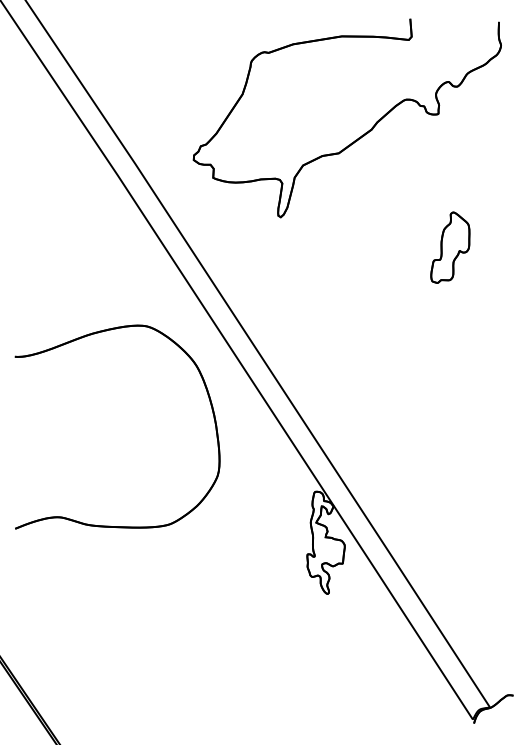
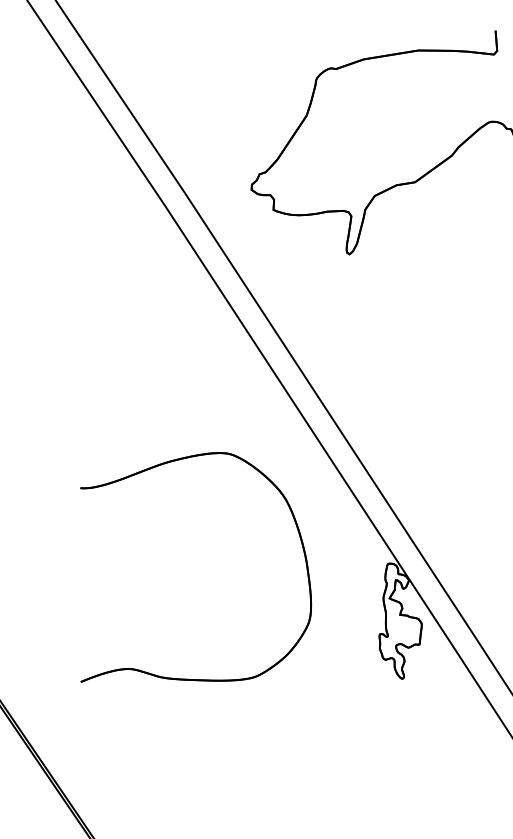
part: (85, 337) -> (160, 466), moved

